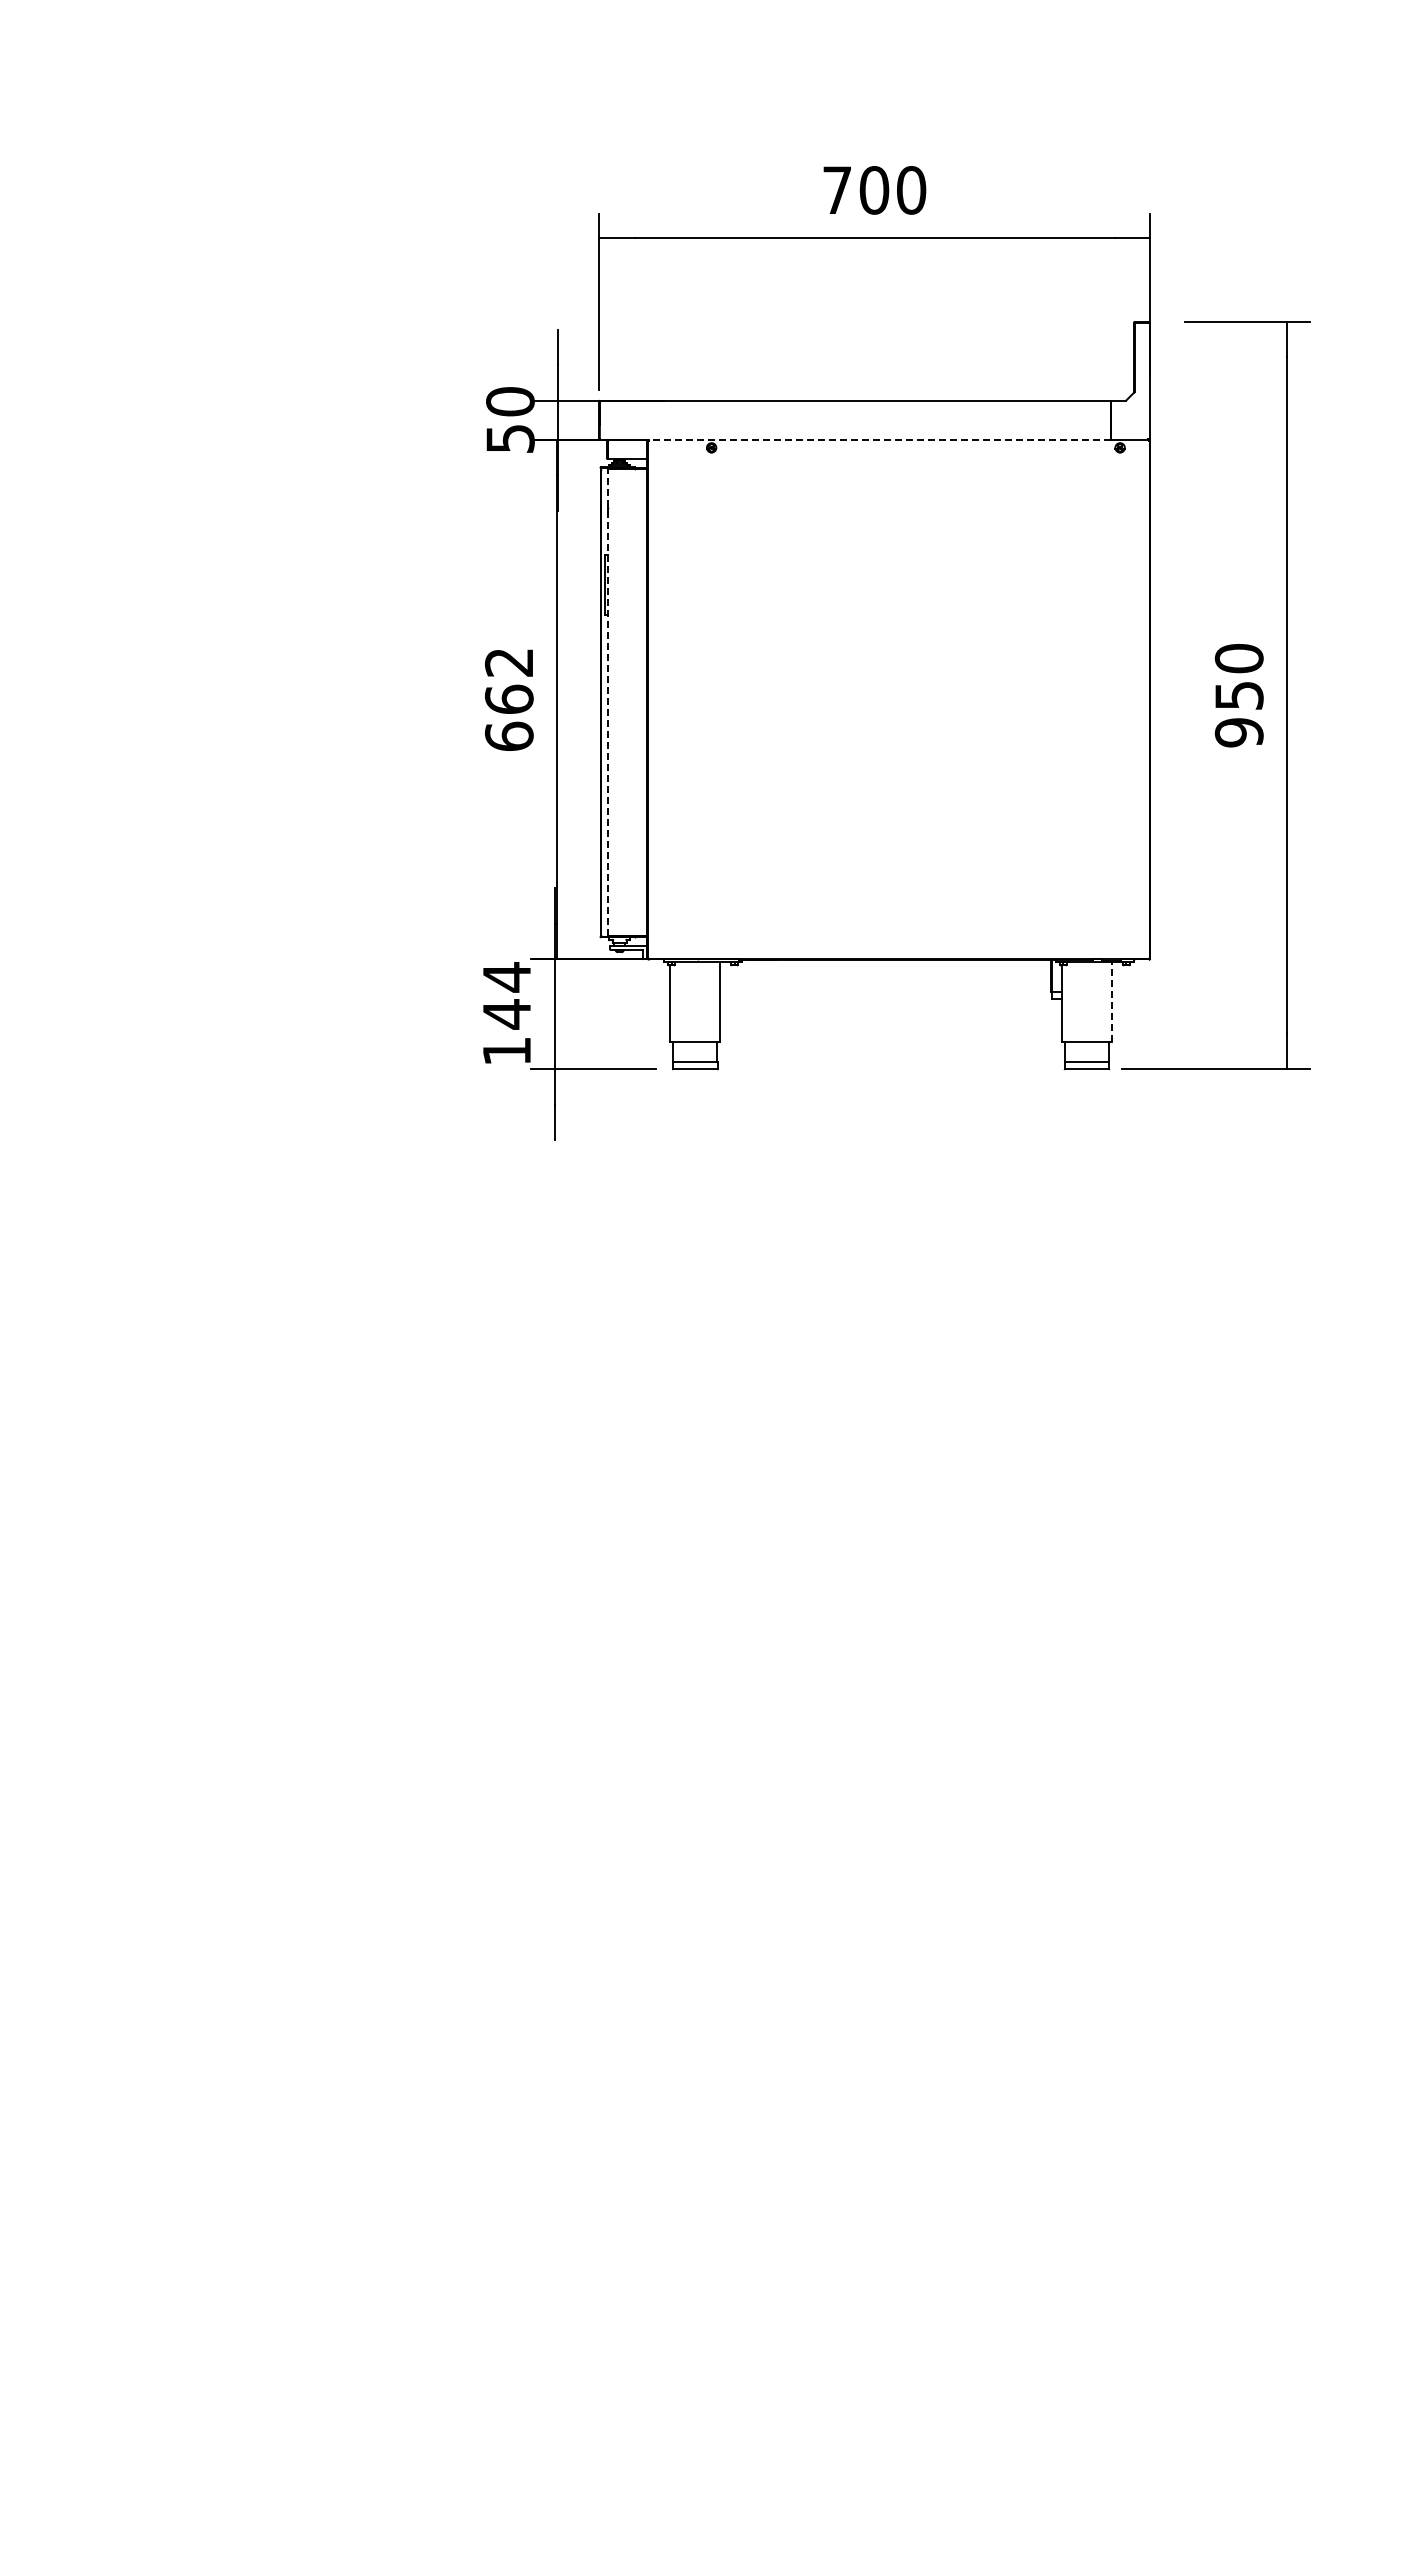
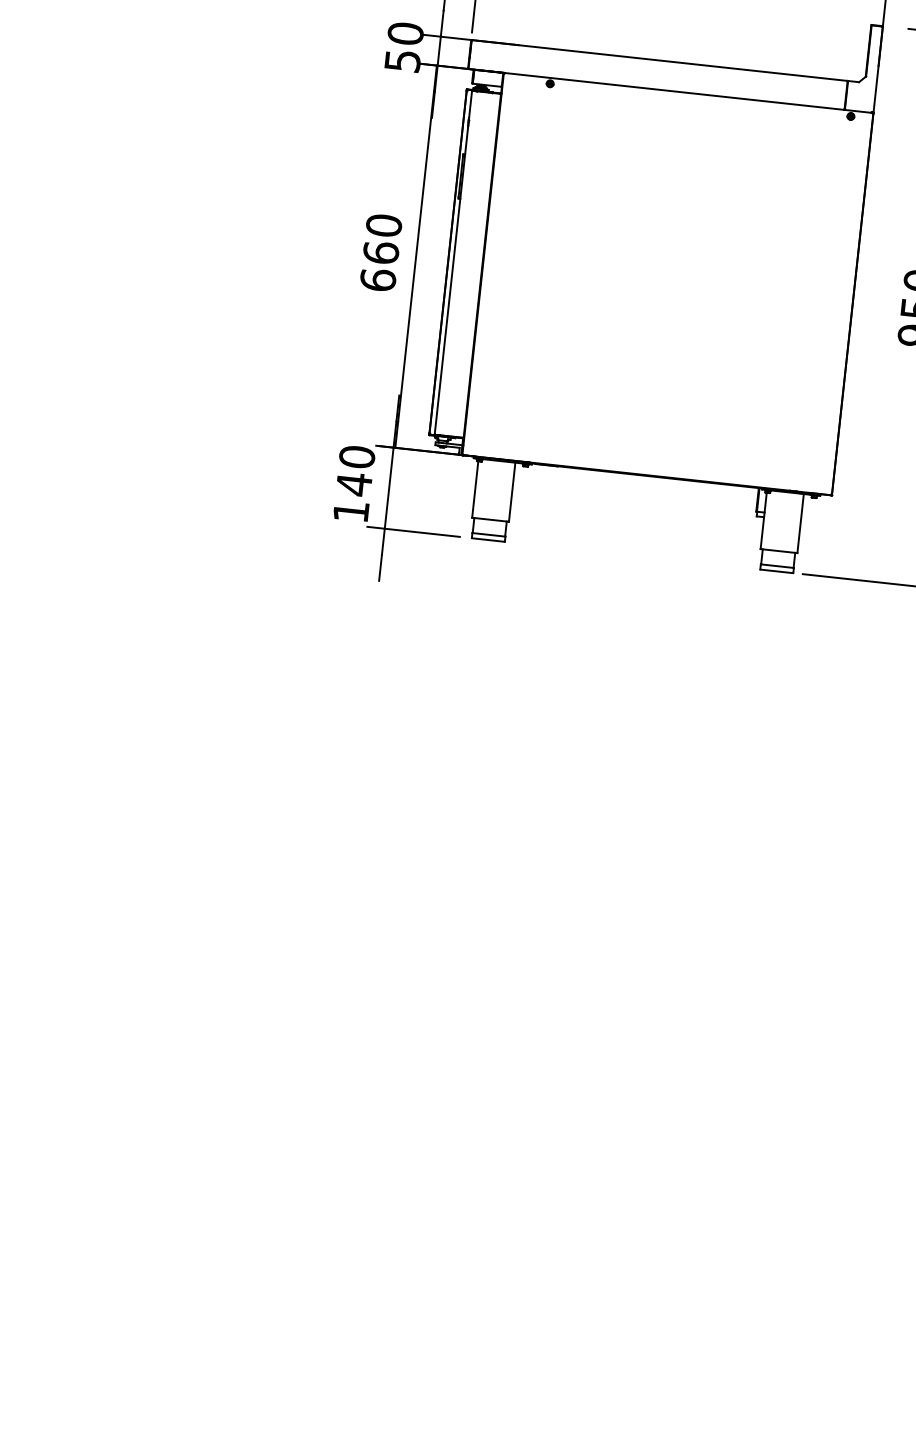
line: (854, 440) -> (655, 89), dashed -> solid
text: (509, 662) -> (384, 225), 662 -> 660
line: (607, 702) -> (453, 262), dashed -> solid
text: (506, 977) -> (356, 457), 144 -> 140
line: (1112, 1001) -> (801, 523), dashed -> solid

